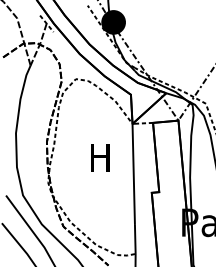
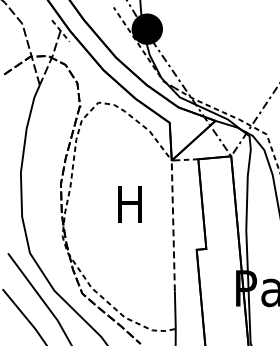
line: (133, 174) -> (173, 225), solid -> dashed

